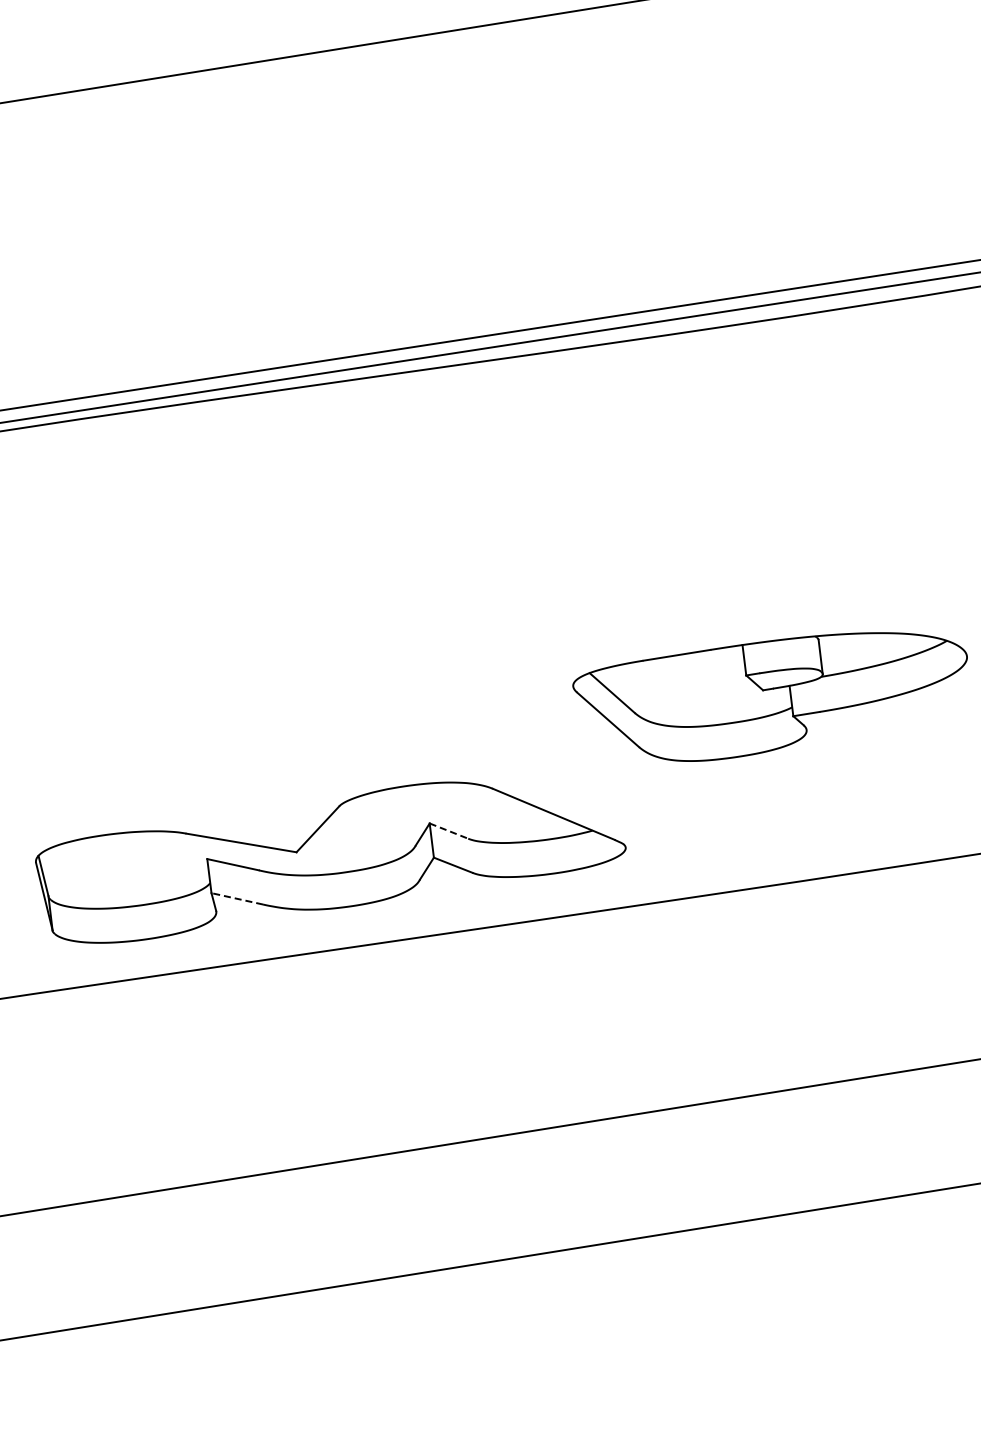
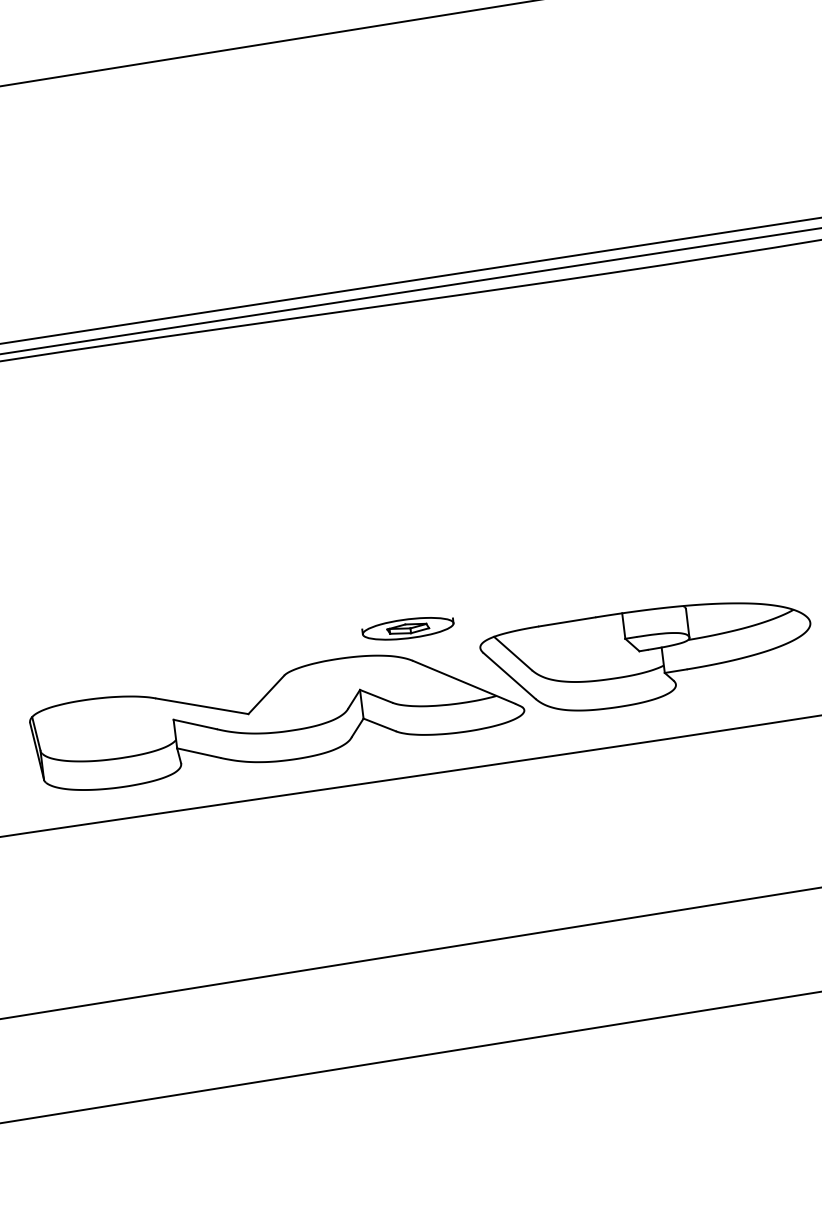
part: (769, 696) -> (644, 656), moved
part: (486, 750) -> (407, 628), added
line: (448, 831) -> (375, 696), dashed -> solid
line: (236, 898) -> (198, 752), dashed -> solid

